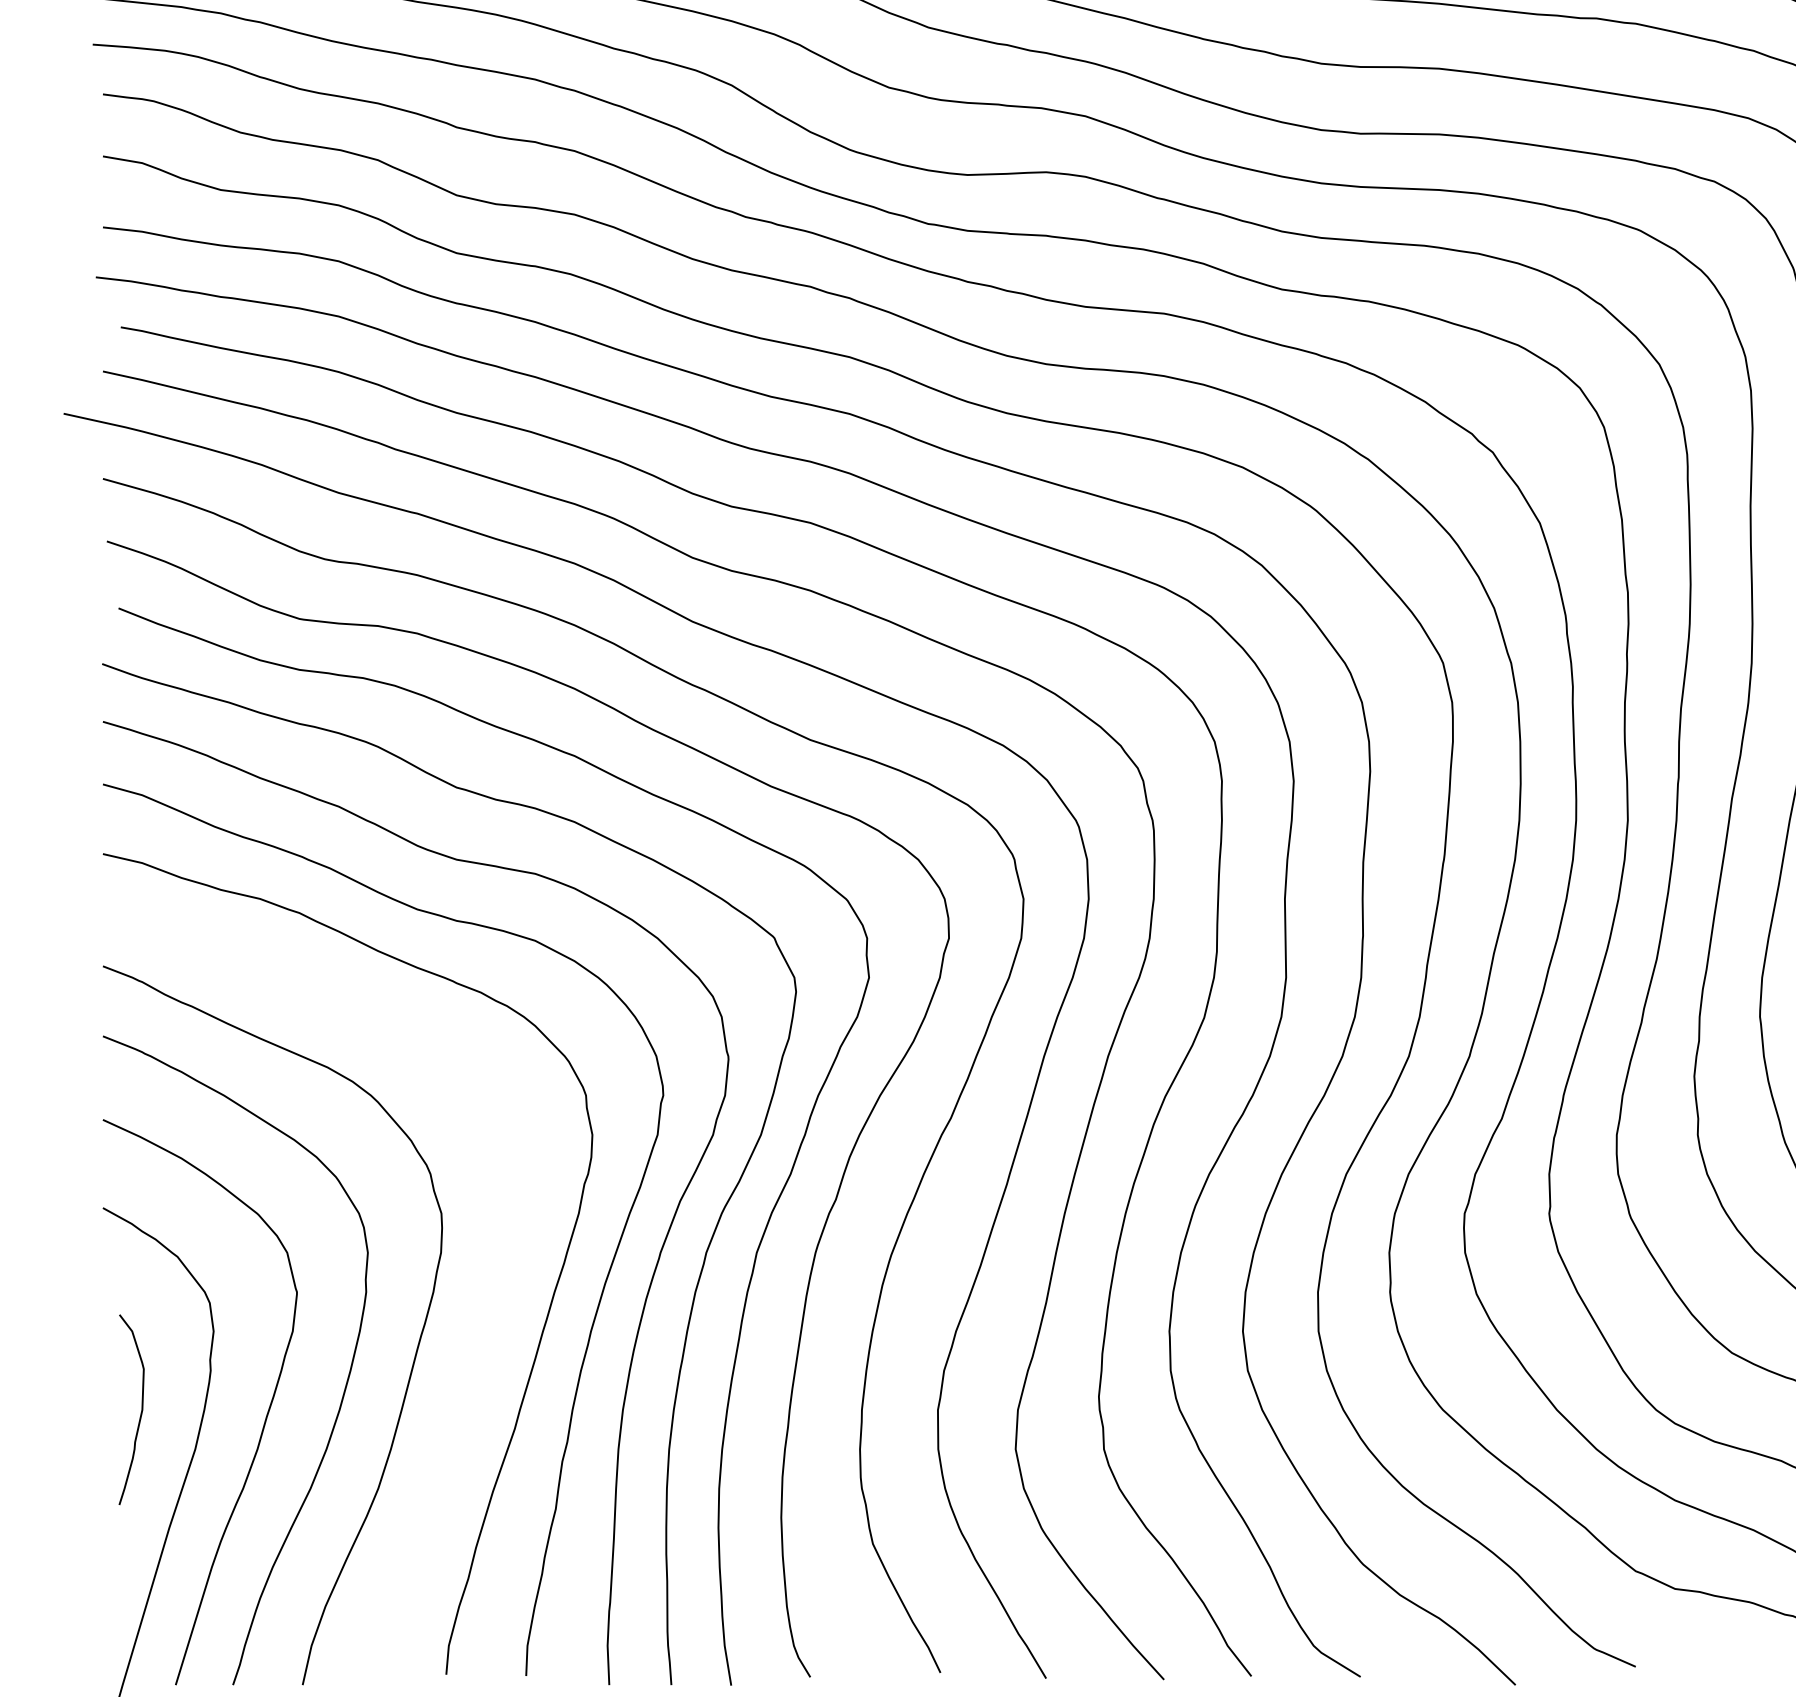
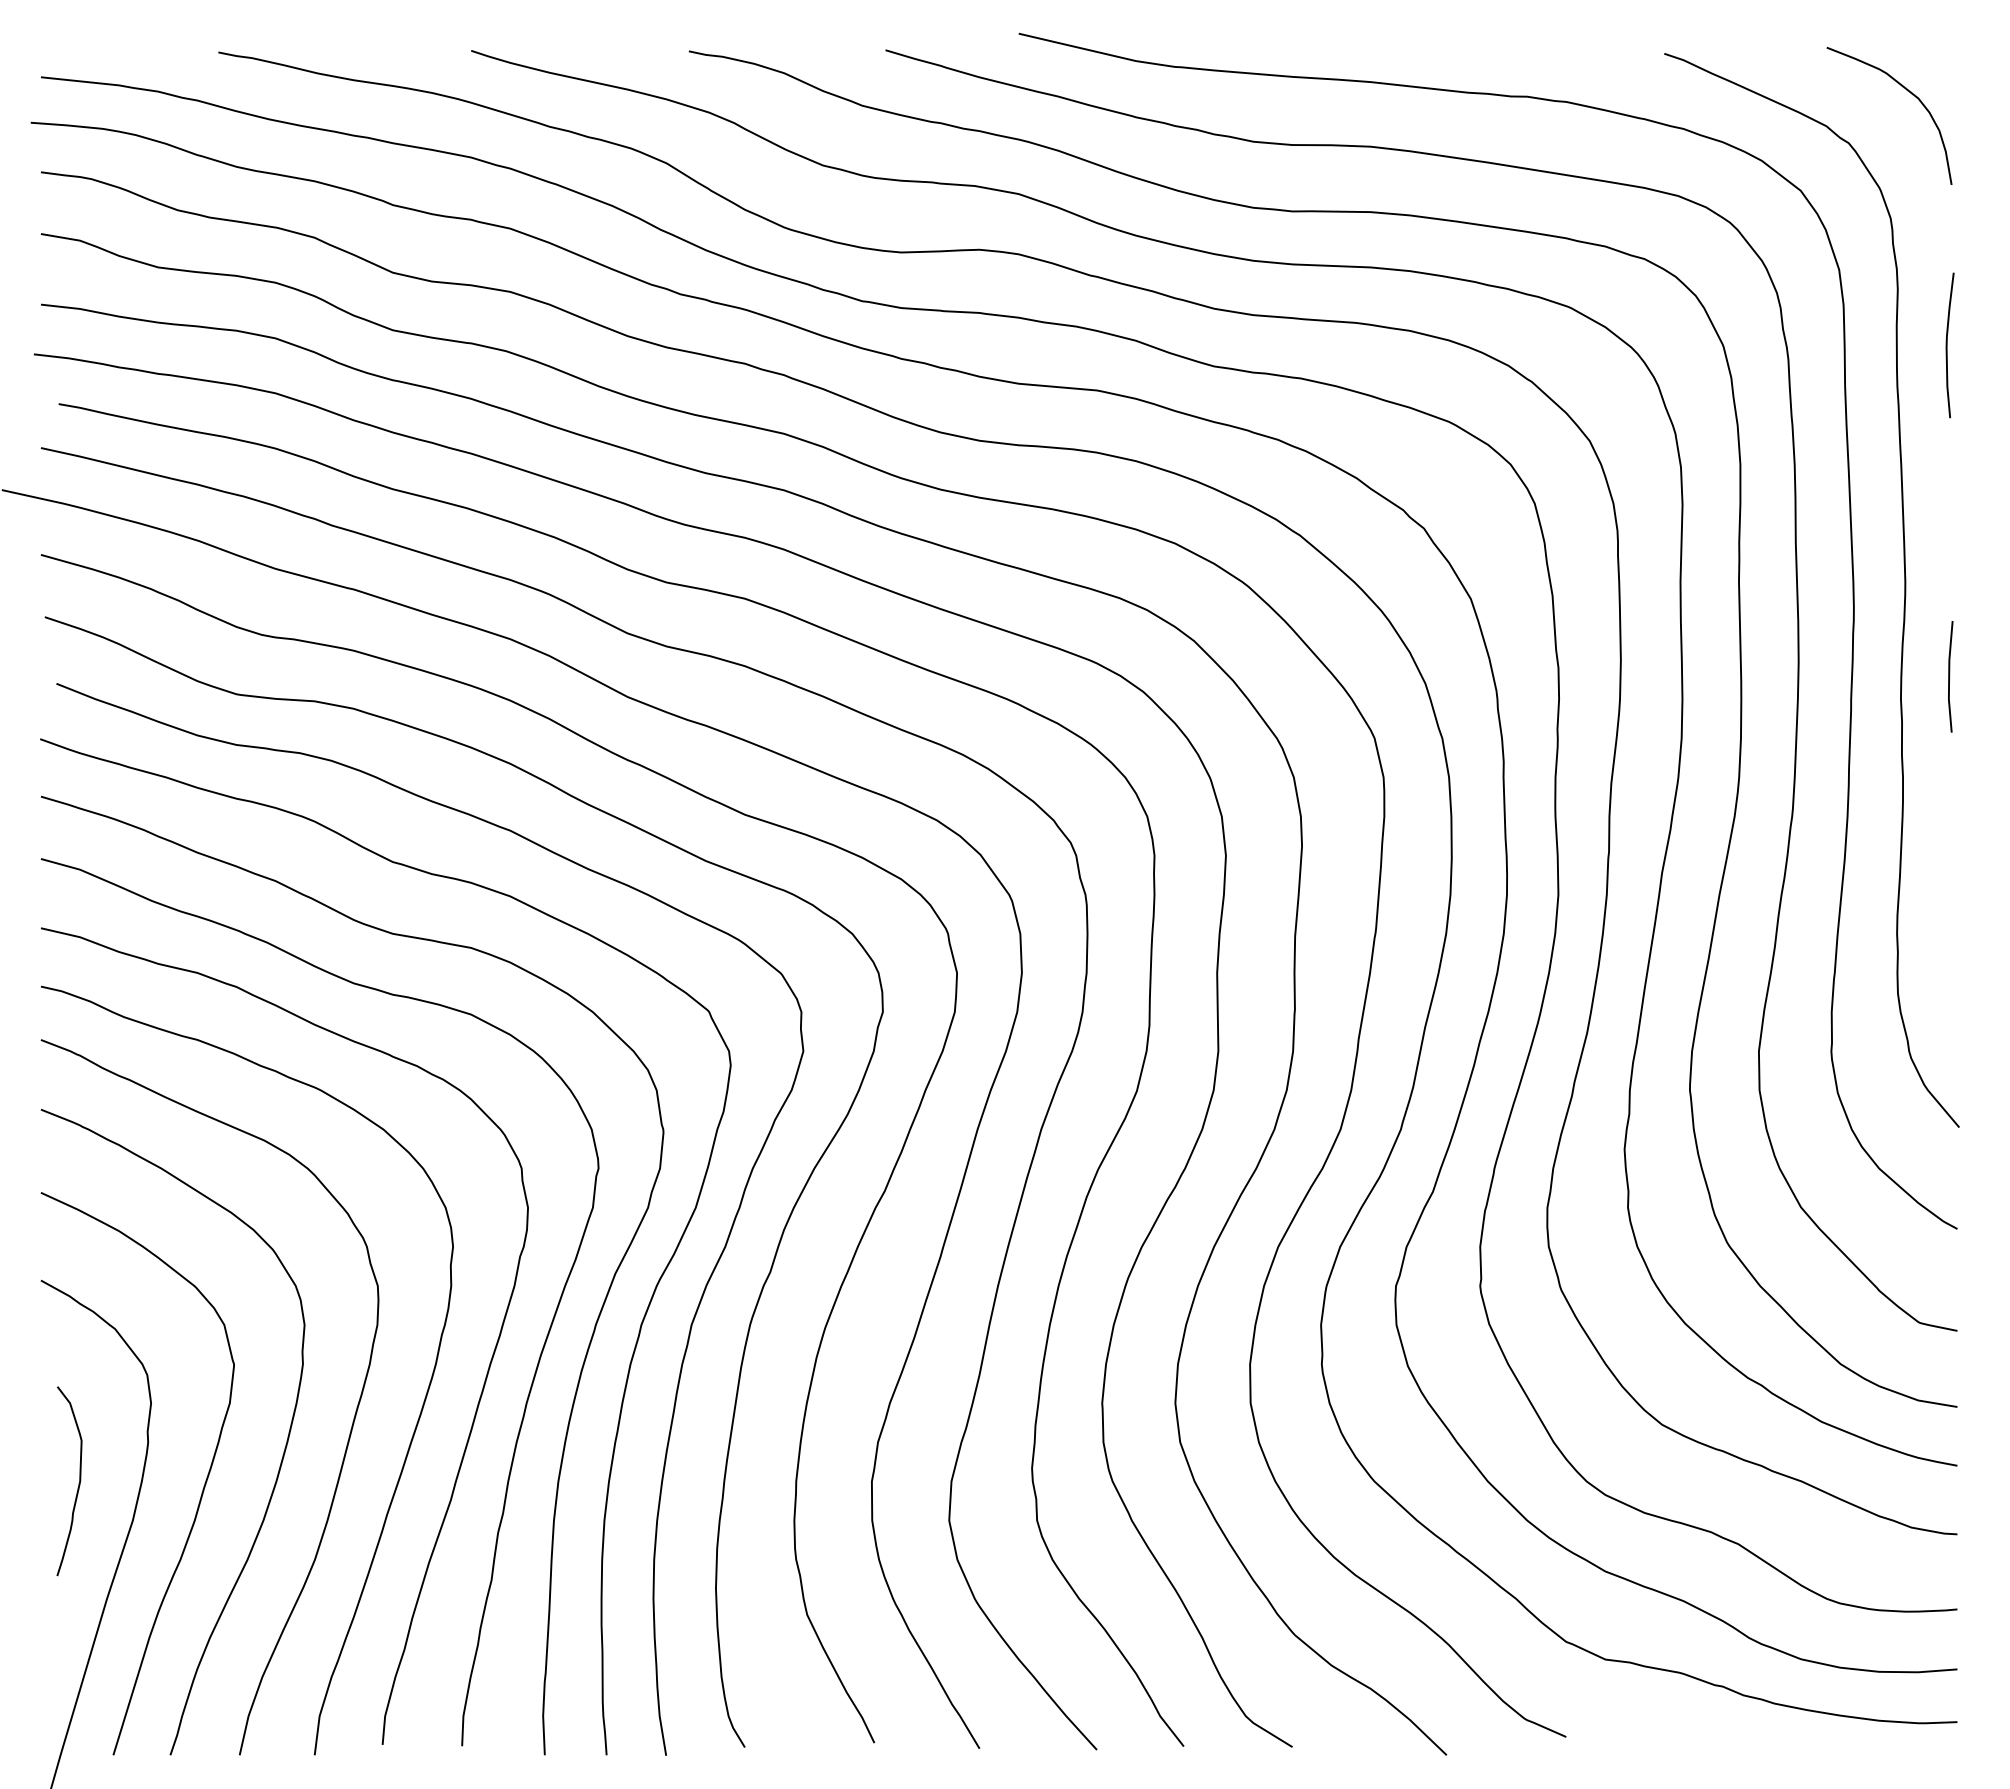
curve: (478, 1356) -> (414, 1428), added

